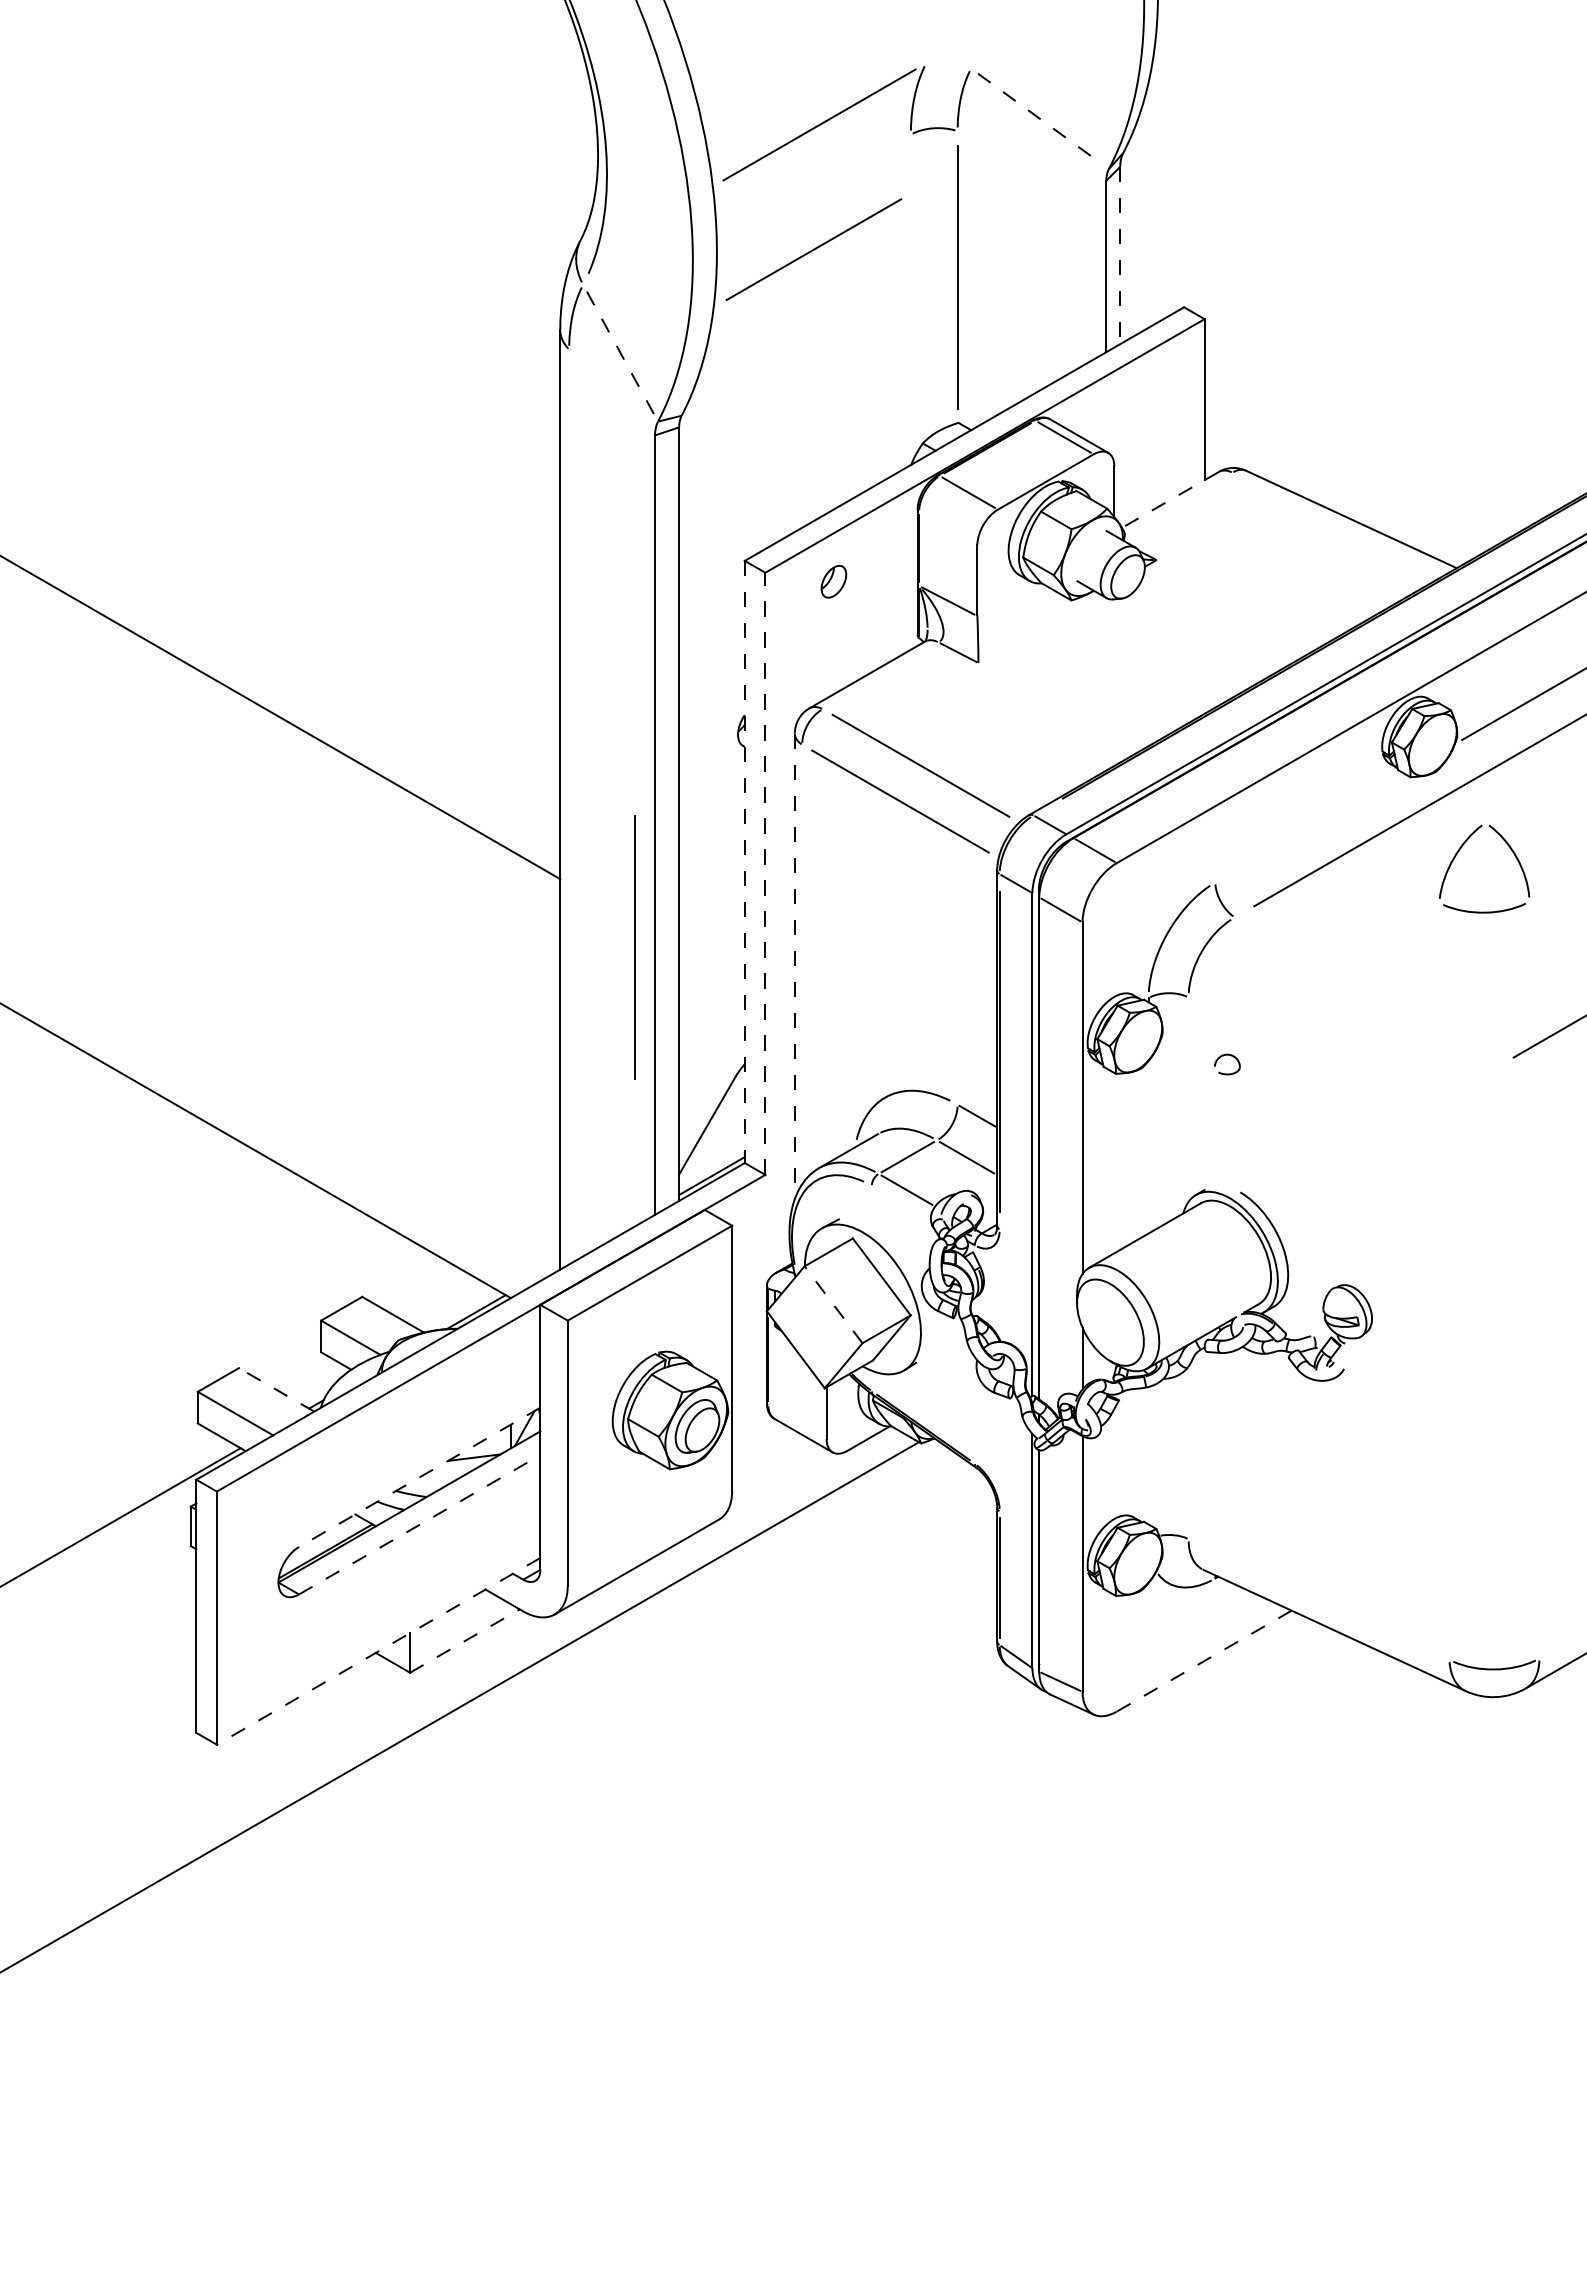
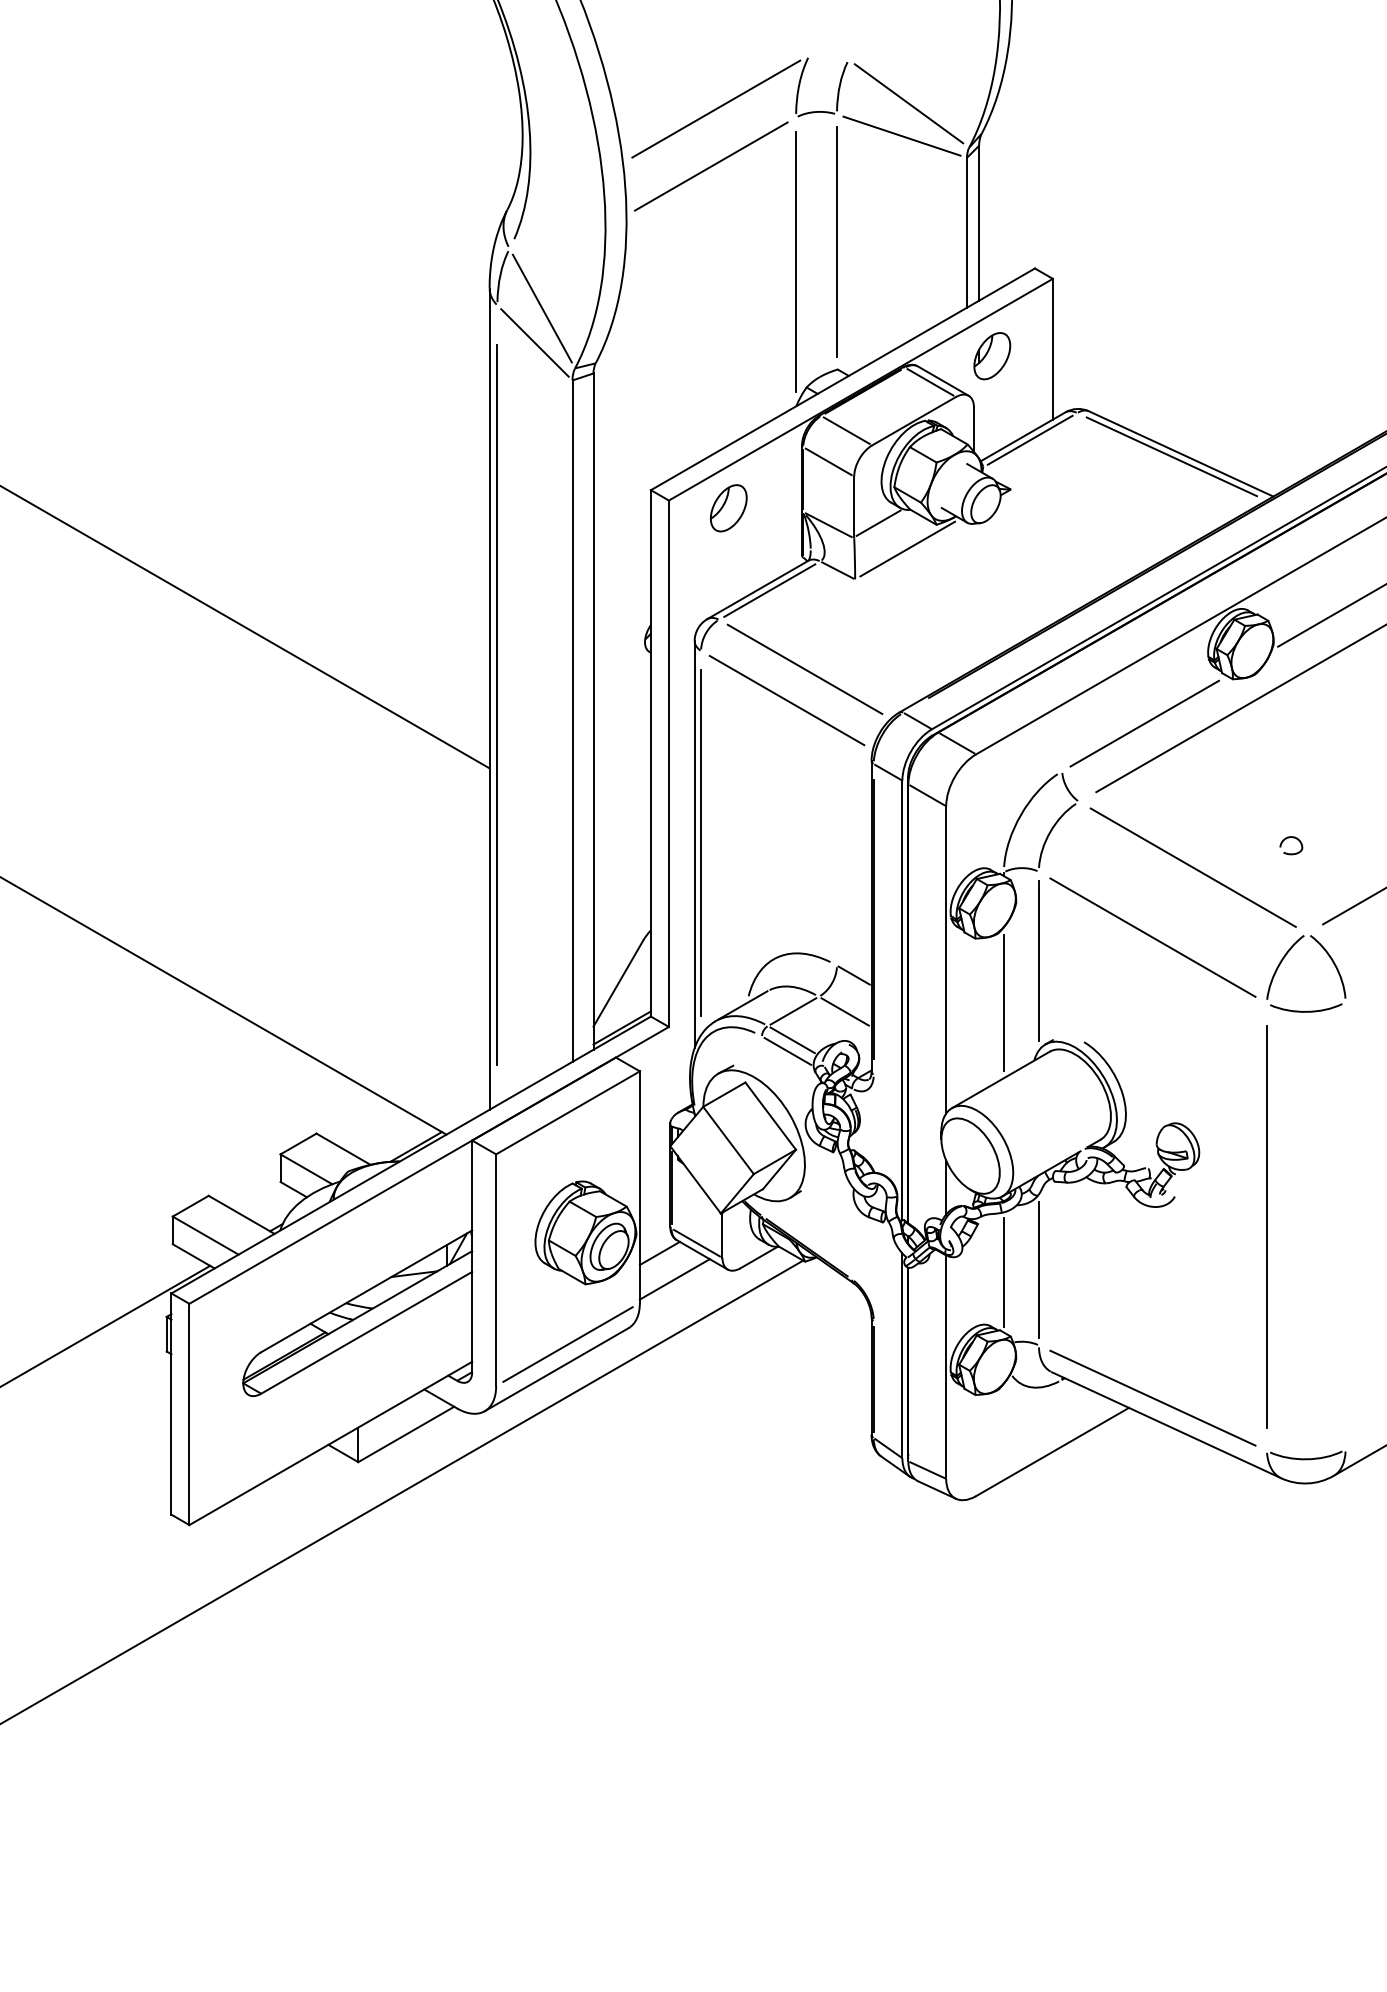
line: (1040, 118) -> (909, 103), dashed -> solid
line: (1031, 155) -> (901, 135), added
line: (813, 249) -> (710, 166), moved
line: (1120, 255) -> (979, 223), dashed -> solid
line: (910, 299) -> (795, 261), added
line: (620, 353) -> (542, 308), dashed -> solid
line: (611, 392) -> (534, 342), added
part: (1134, 407) -> (991, 356), added
line: (1170, 500) -> (1023, 437), dashed -> solid
line: (1178, 503) -> (1030, 440), added
line: (1340, 522) -> (1171, 456), added
line: (947, 528) -> (828, 461), added
part: (833, 581) -> (728, 508), size x1.67
line: (1005, 598) -> (878, 523), added
line: (1038, 628) -> (907, 549), added
line: (880, 675) -> (769, 590), added
line: (569, 806) -> (497, 704), added
line: (1309, 827) -> (1144, 723), added
part: (1459, 851) -> (1284, 958), moved
line: (744, 862) -> (650, 753), dashed -> solid
line: (765, 873) -> (669, 763), dashed -> solid
line: (634, 947) -> (554, 828), removed
line: (802, 964) -> (701, 843), added
line: (794, 966) -> (694, 844), dashed -> solid
line: (1364, 992) -> (1192, 867), added
part: (1223, 1056) -> (1287, 838), moved
line: (1318, 1072) -> (1152, 937), added
line: (1188, 1099) -> (1038, 961), added
line: (1148, 1146) -> (1003, 1002), added
line: (900, 1202) -> (787, 1051), added
line: (833, 1304) -> (728, 1140), dashed -> solid
line: (276, 1389) -> (241, 1214), dashed -> solid
line: (1449, 1403) -> (1266, 1226), added
line: (797, 1422) -> (696, 1243), added
line: (754, 1433) -> (659, 1253), added
line: (1188, 1452) -> (1038, 1269), added
line: (1148, 1455) -> (1003, 1272), added
line: (772, 1463) -> (675, 1279), added
line: (419, 1477) -> (366, 1291), dashed -> solid
line: (420, 1524) -> (367, 1332), dashed -> solid
line: (649, 1537) -> (567, 1343), added
line: (1318, 1599) -> (1152, 1398), added
line: (465, 1640) -> (406, 1433), dashed -> solid
line: (378, 1651) -> (330, 1443), dashed -> solid
line: (1204, 1661) -> (1052, 1452), dashed -> solid

